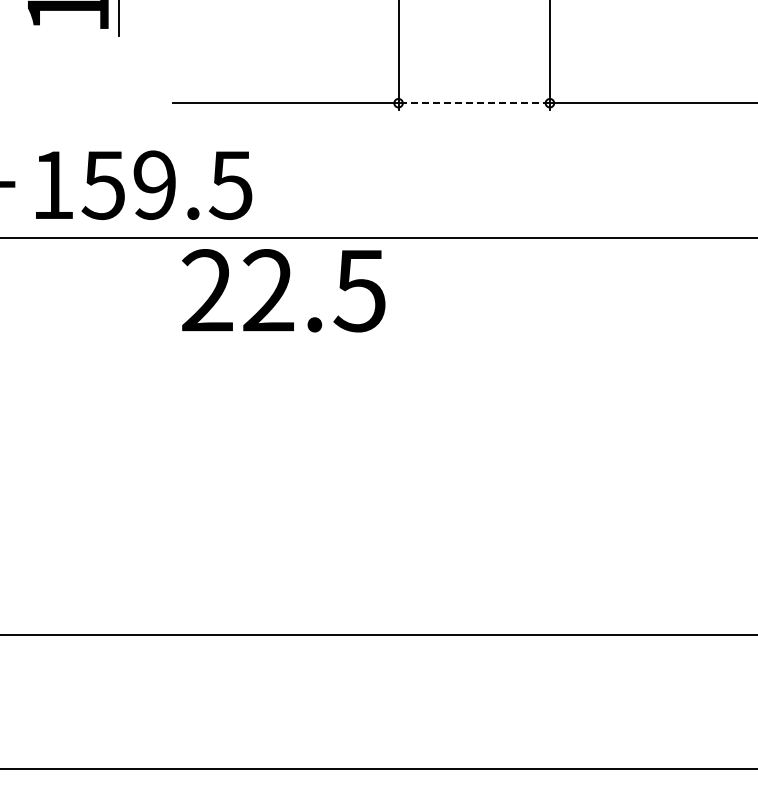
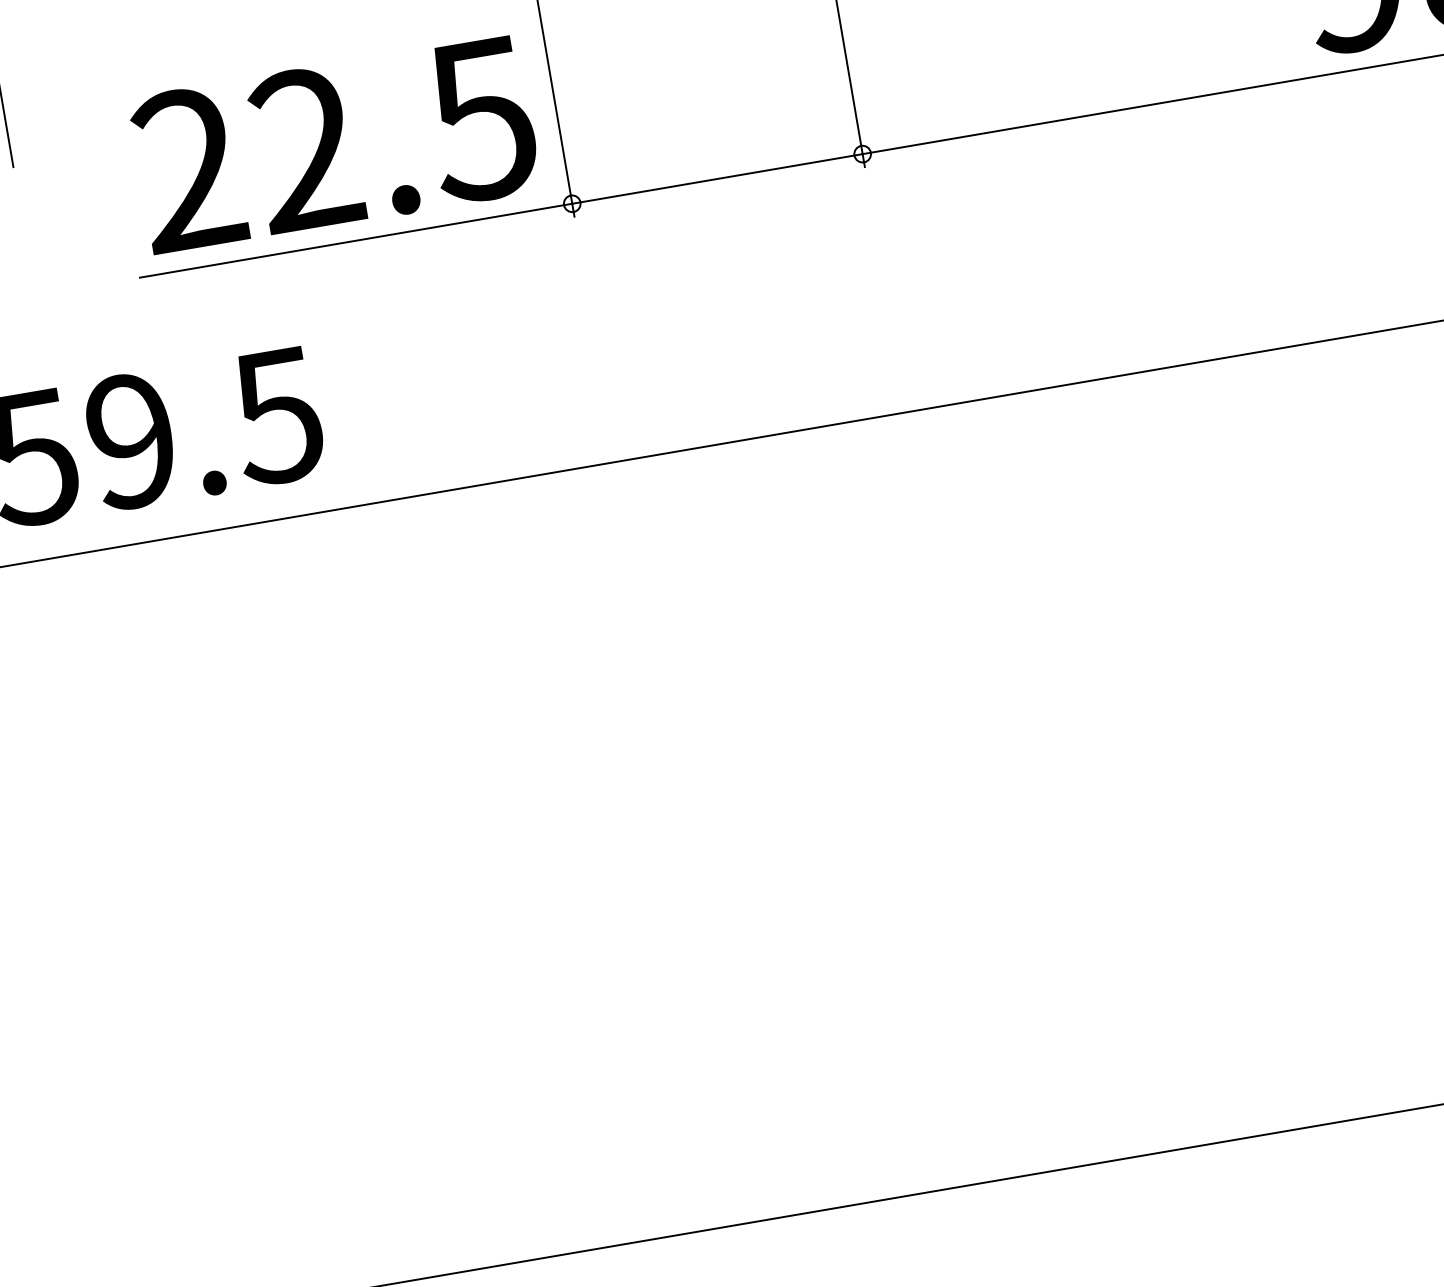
line: (474, 103) -> (718, 179), dashed -> solid
text: (283, 290) -> (334, 144), moved

